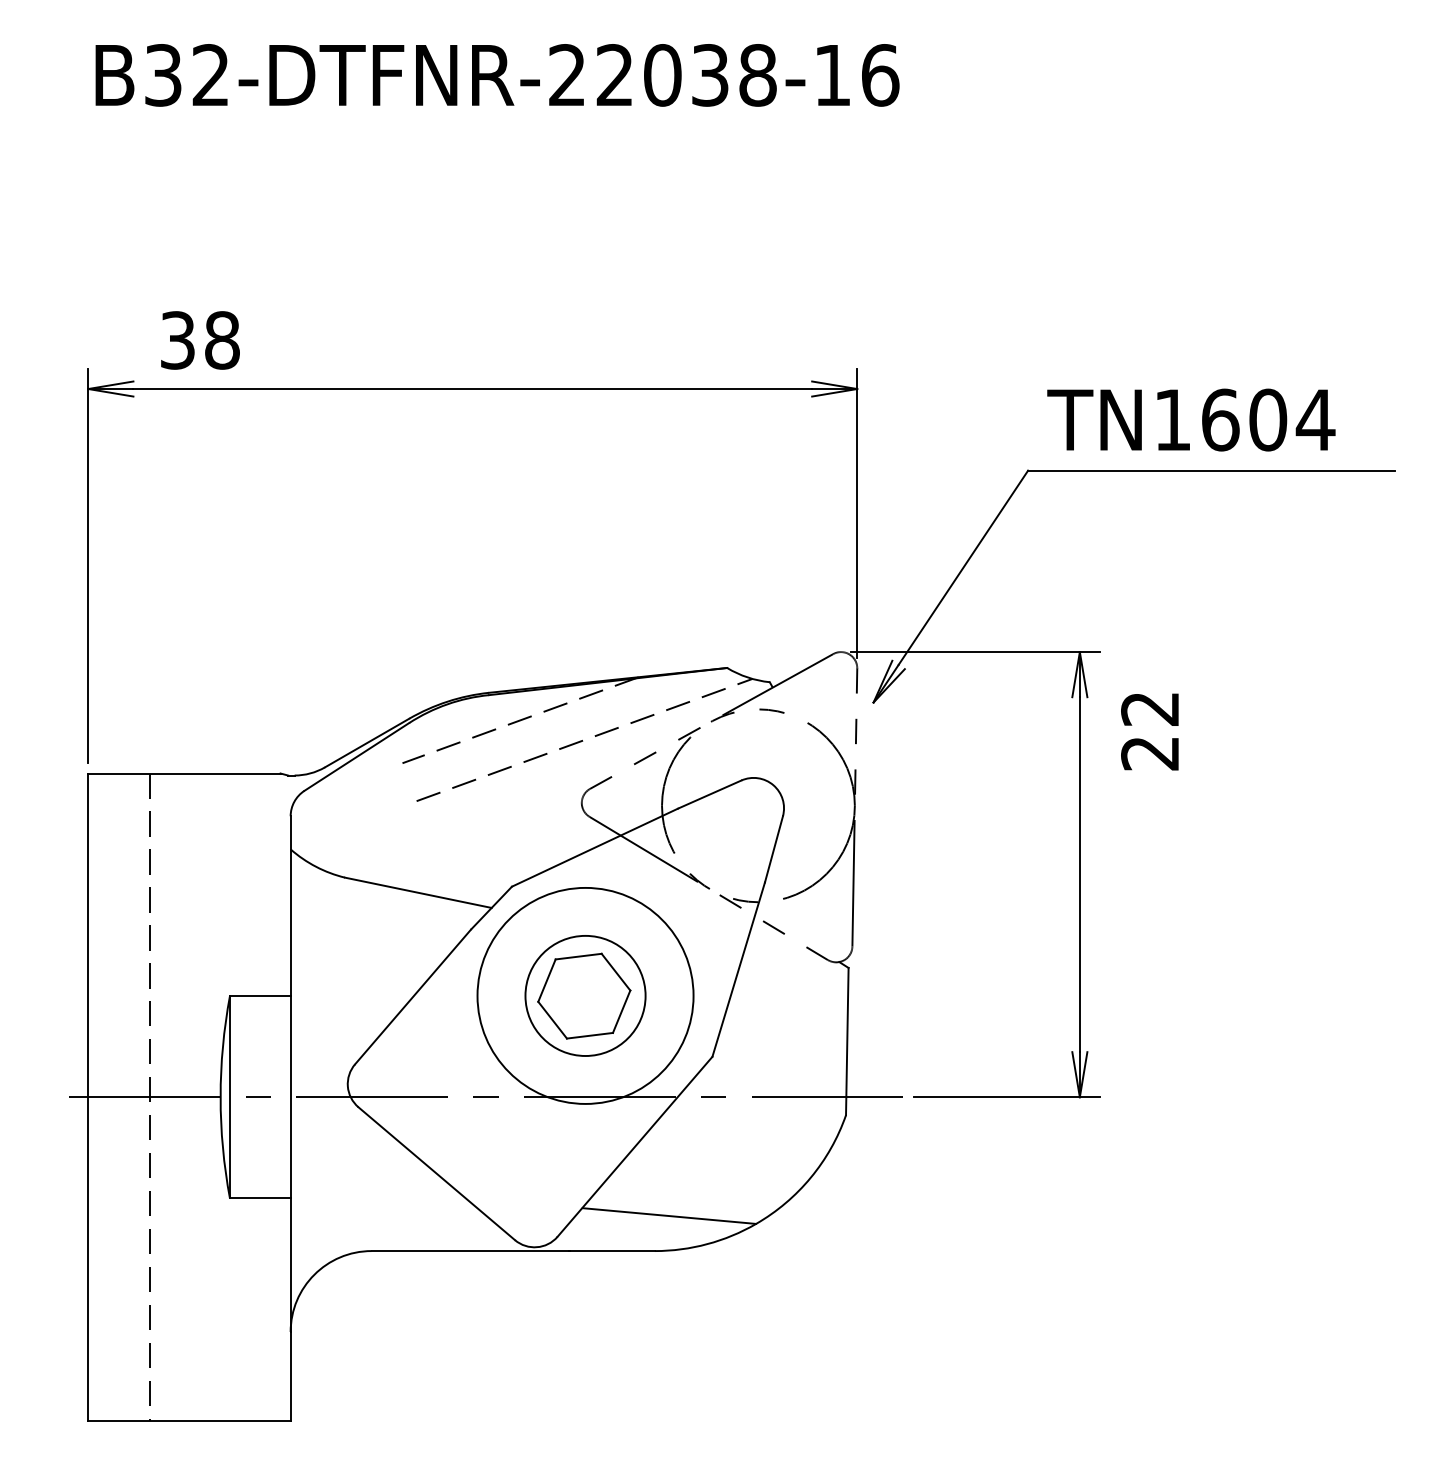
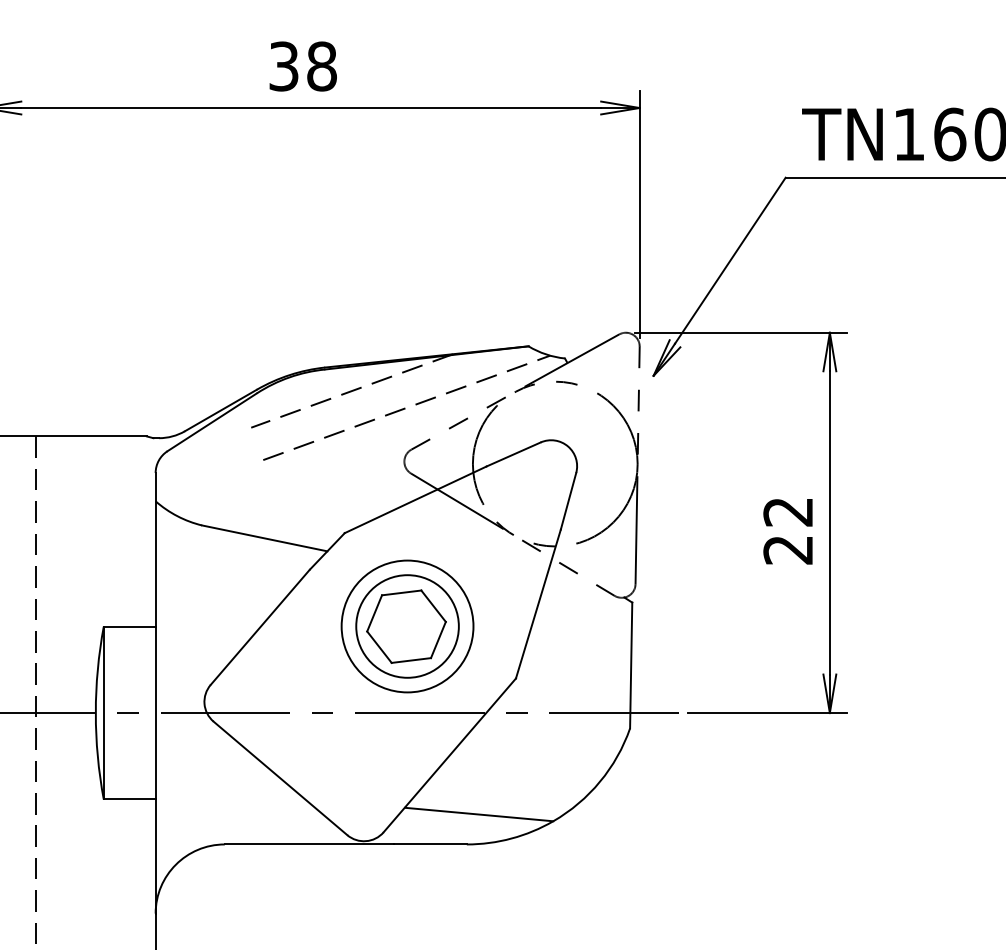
text: (200, 340) -> (303, 66), moved
text: (1149, 731) -> (787, 531), moved
circle: (585, 995) -> (407, 626), size x0.71

